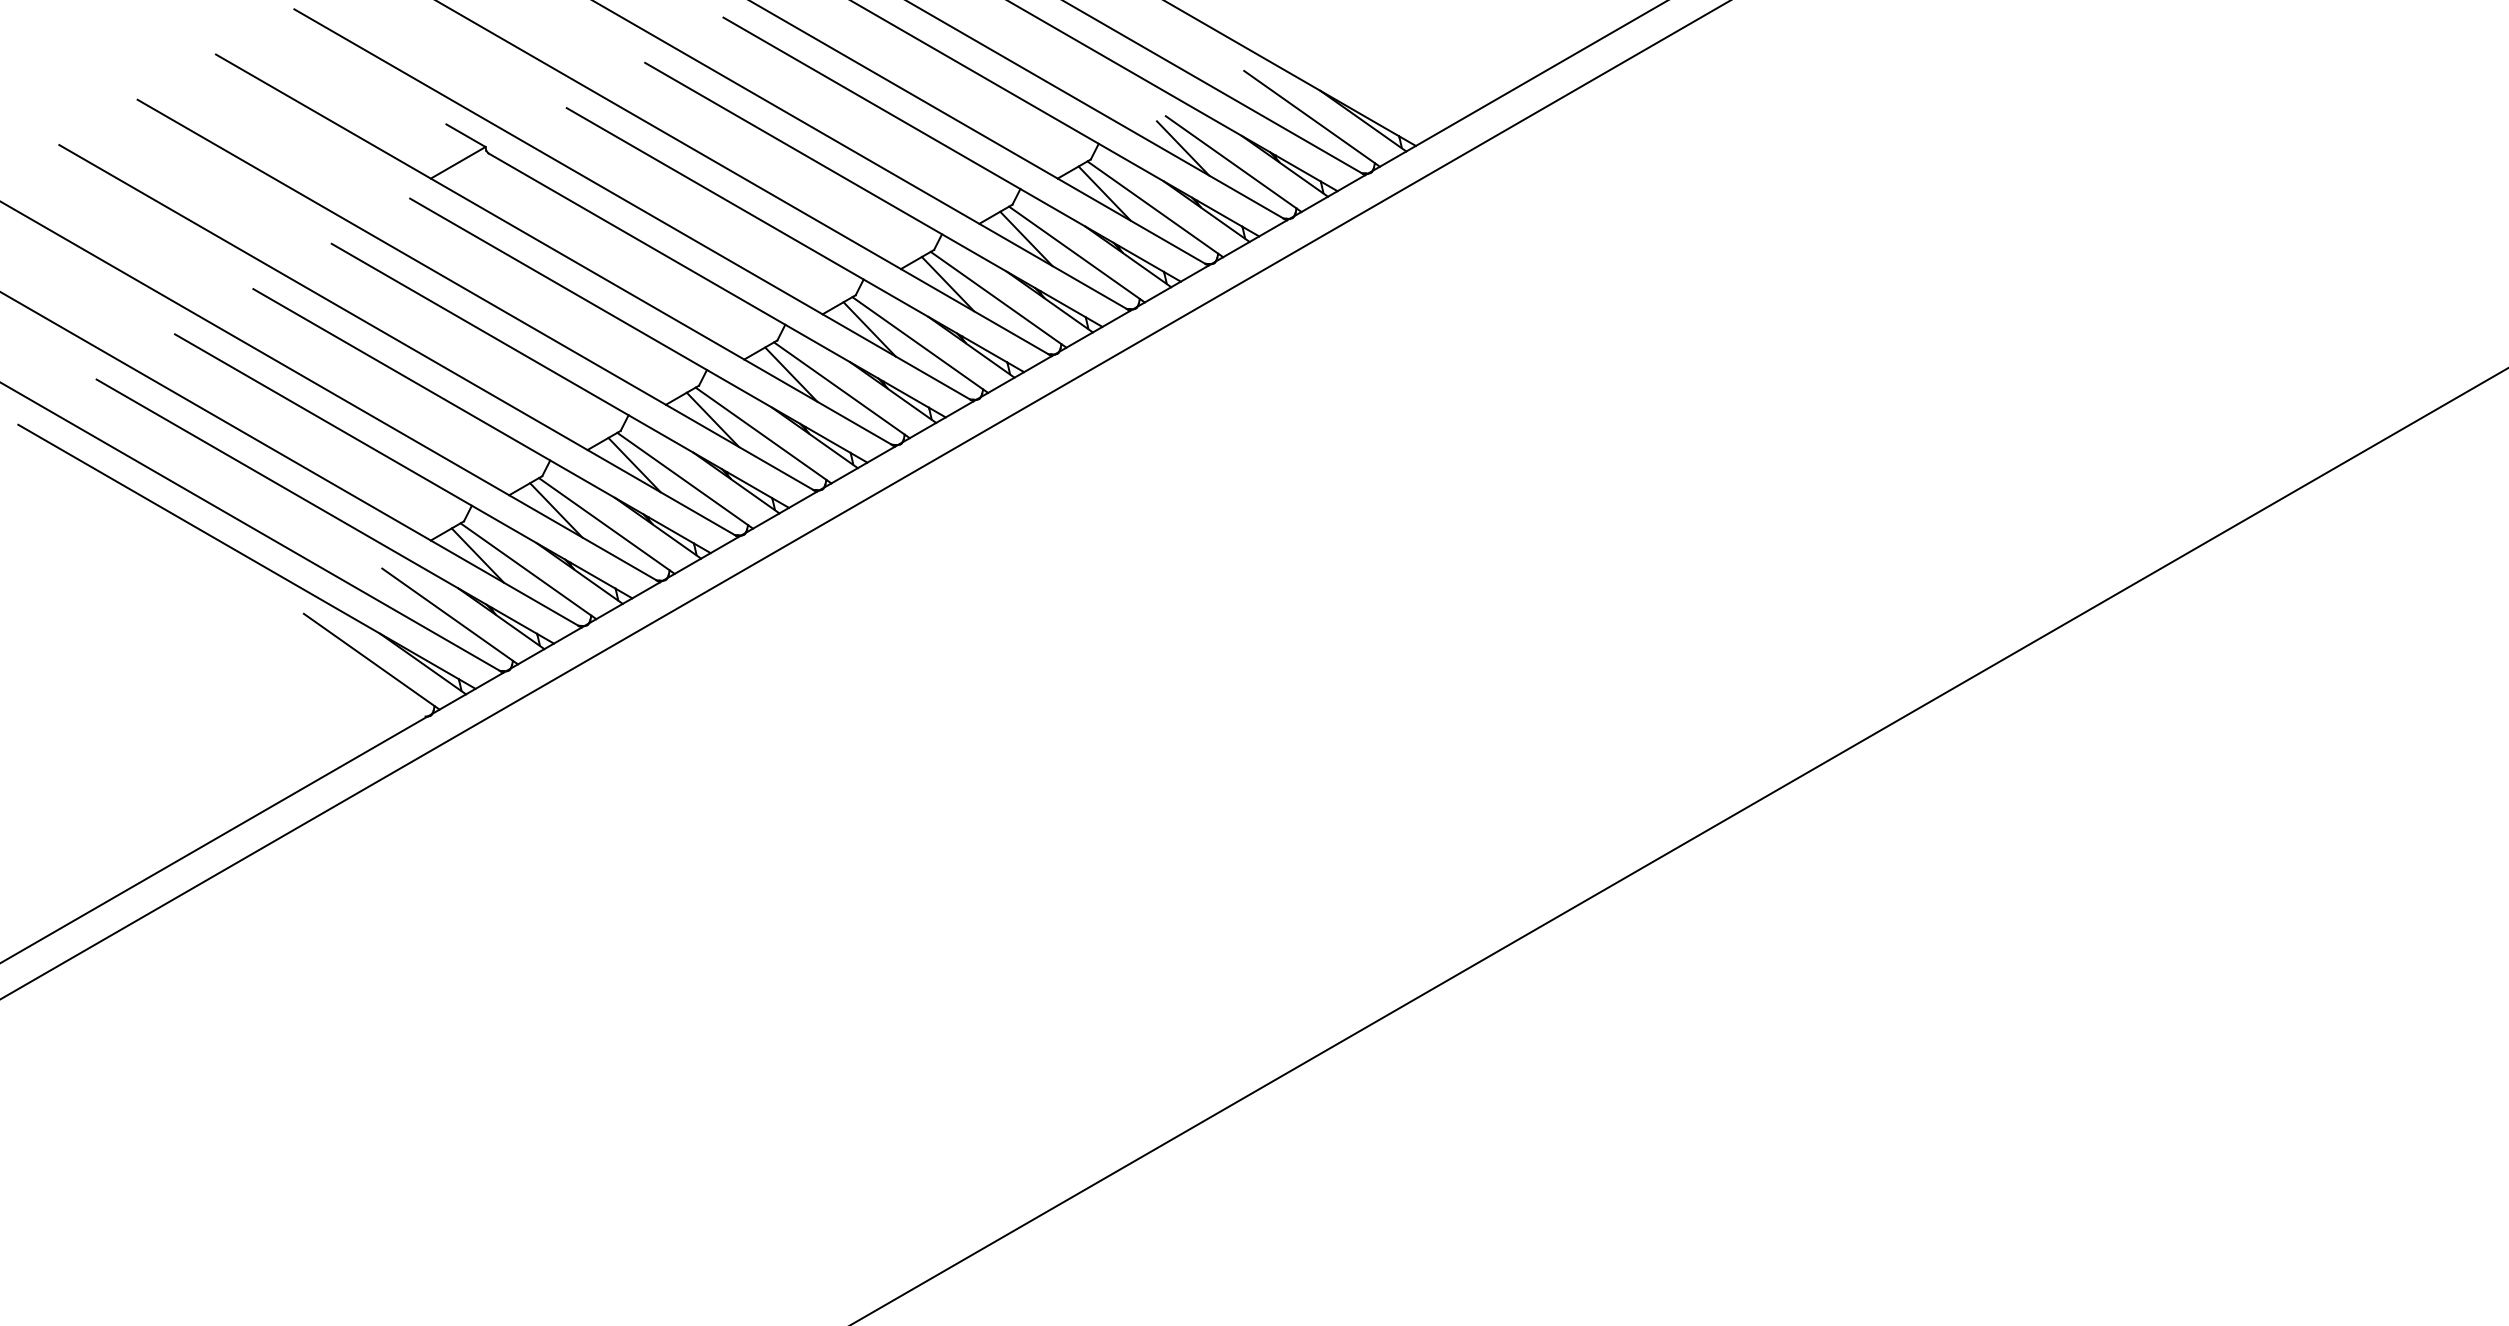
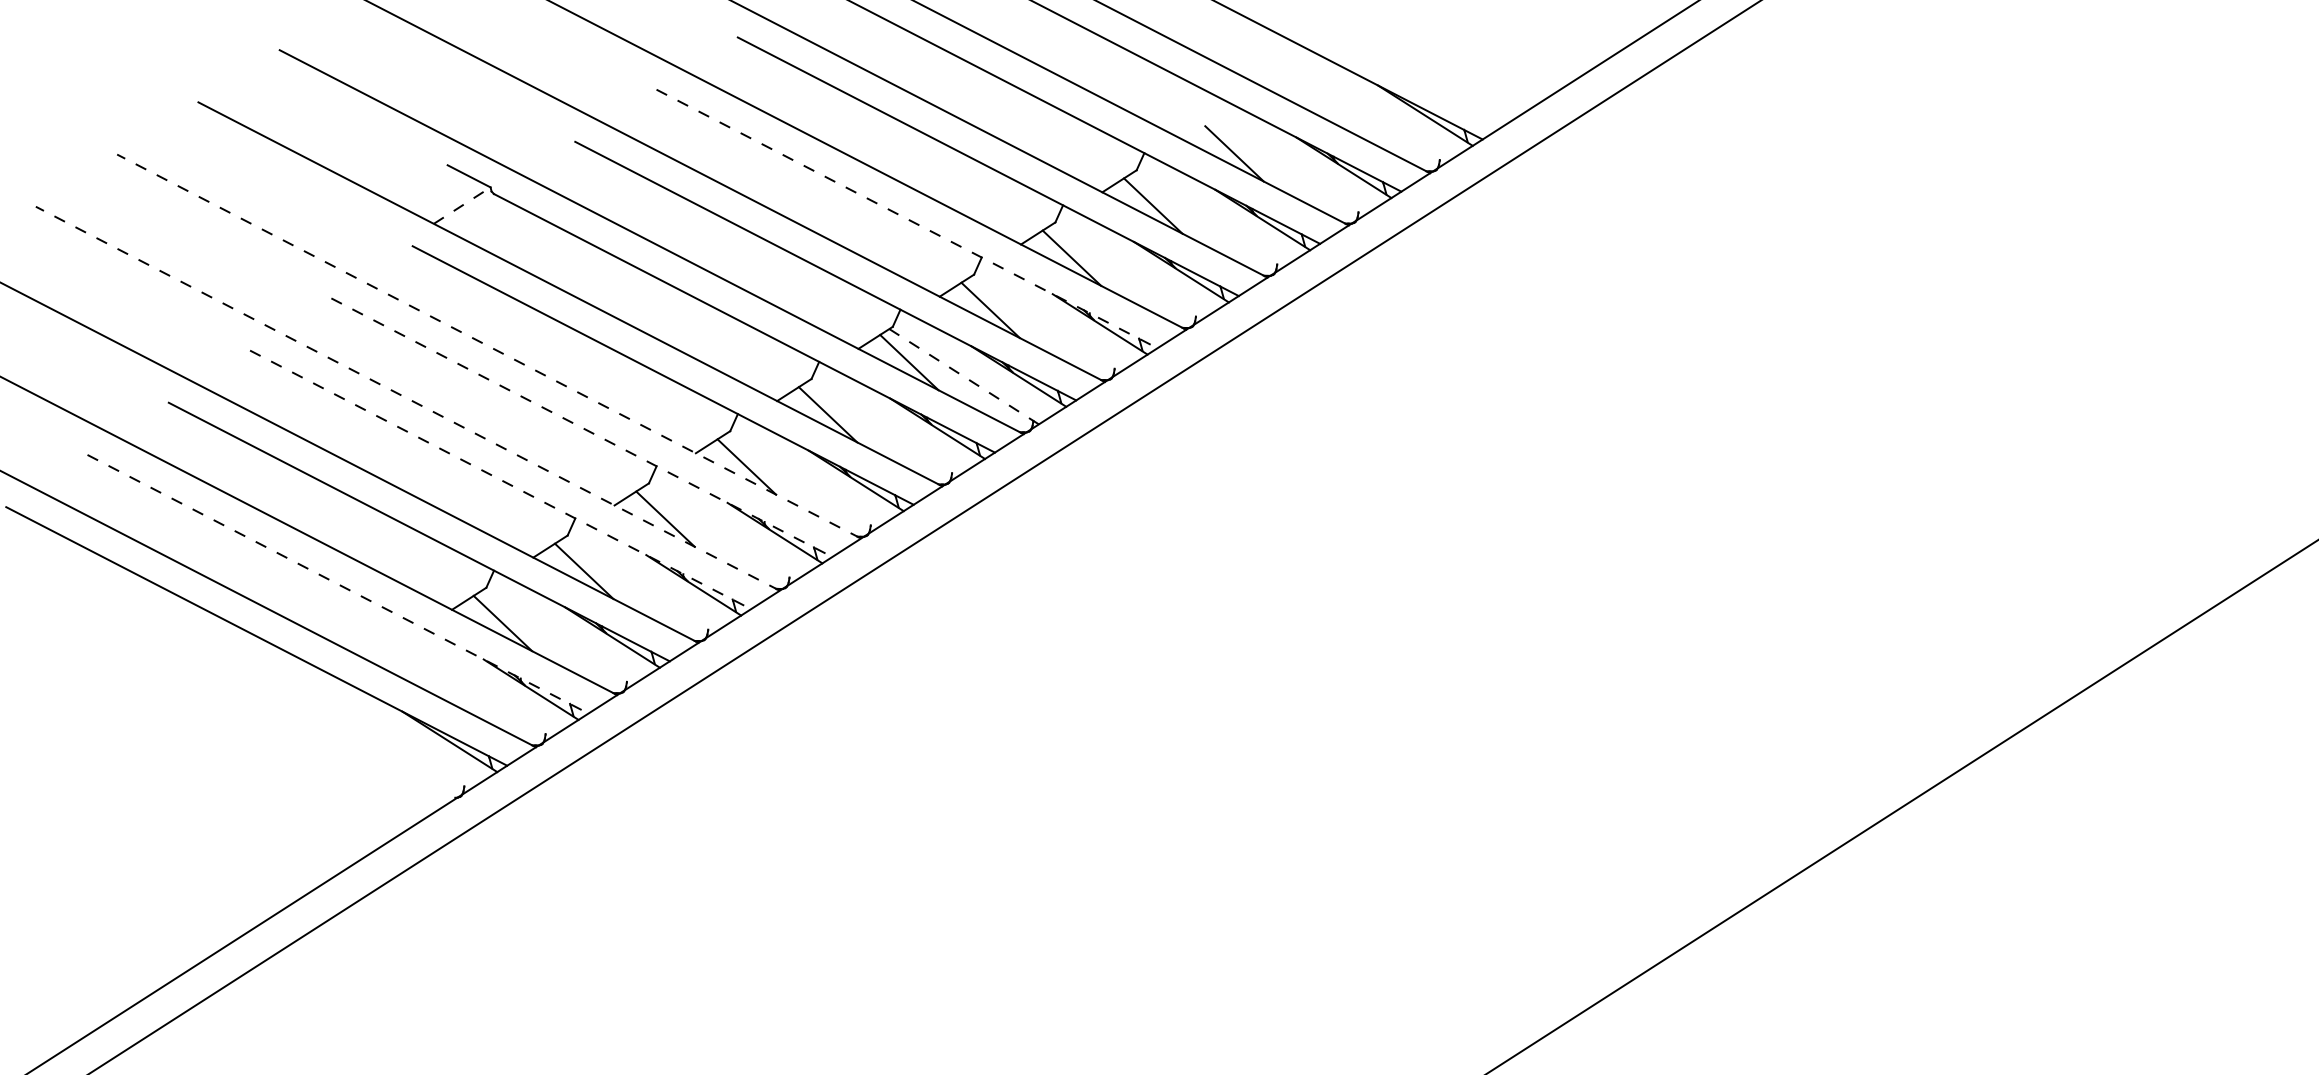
line: (1311, 118) -> (1369, 115), removed
line: (458, 162) -> (462, 205), solid -> dashed
line: (1233, 163) -> (1289, 167), removed
line: (874, 195) -> (907, 219), solid -> dashed
line: (1155, 209) -> (1208, 220), removed
line: (1076, 254) -> (1126, 272), removed
line: (476, 295) -> (488, 346), solid -> dashed
line: (998, 299) -> (1045, 324), removed
line: (398, 340) -> (407, 398), solid -> dashed
line: (920, 345) -> (964, 377), solid -> dashed
line: (560, 376) -> (582, 428), solid -> dashed
line: (841, 390) -> (882, 429), removed
line: (482, 421) -> (501, 480), solid -> dashed
line: (763, 435) -> (801, 481), removed
line: (685, 480) -> (720, 532), removed
line: (325, 511) -> (338, 584), solid -> dashed
line: (606, 525) -> (638, 584), removed
line: (528, 571) -> (557, 637), removed
line: (450, 616) -> (476, 689), removed
line: (371, 661) -> (394, 741), removed

